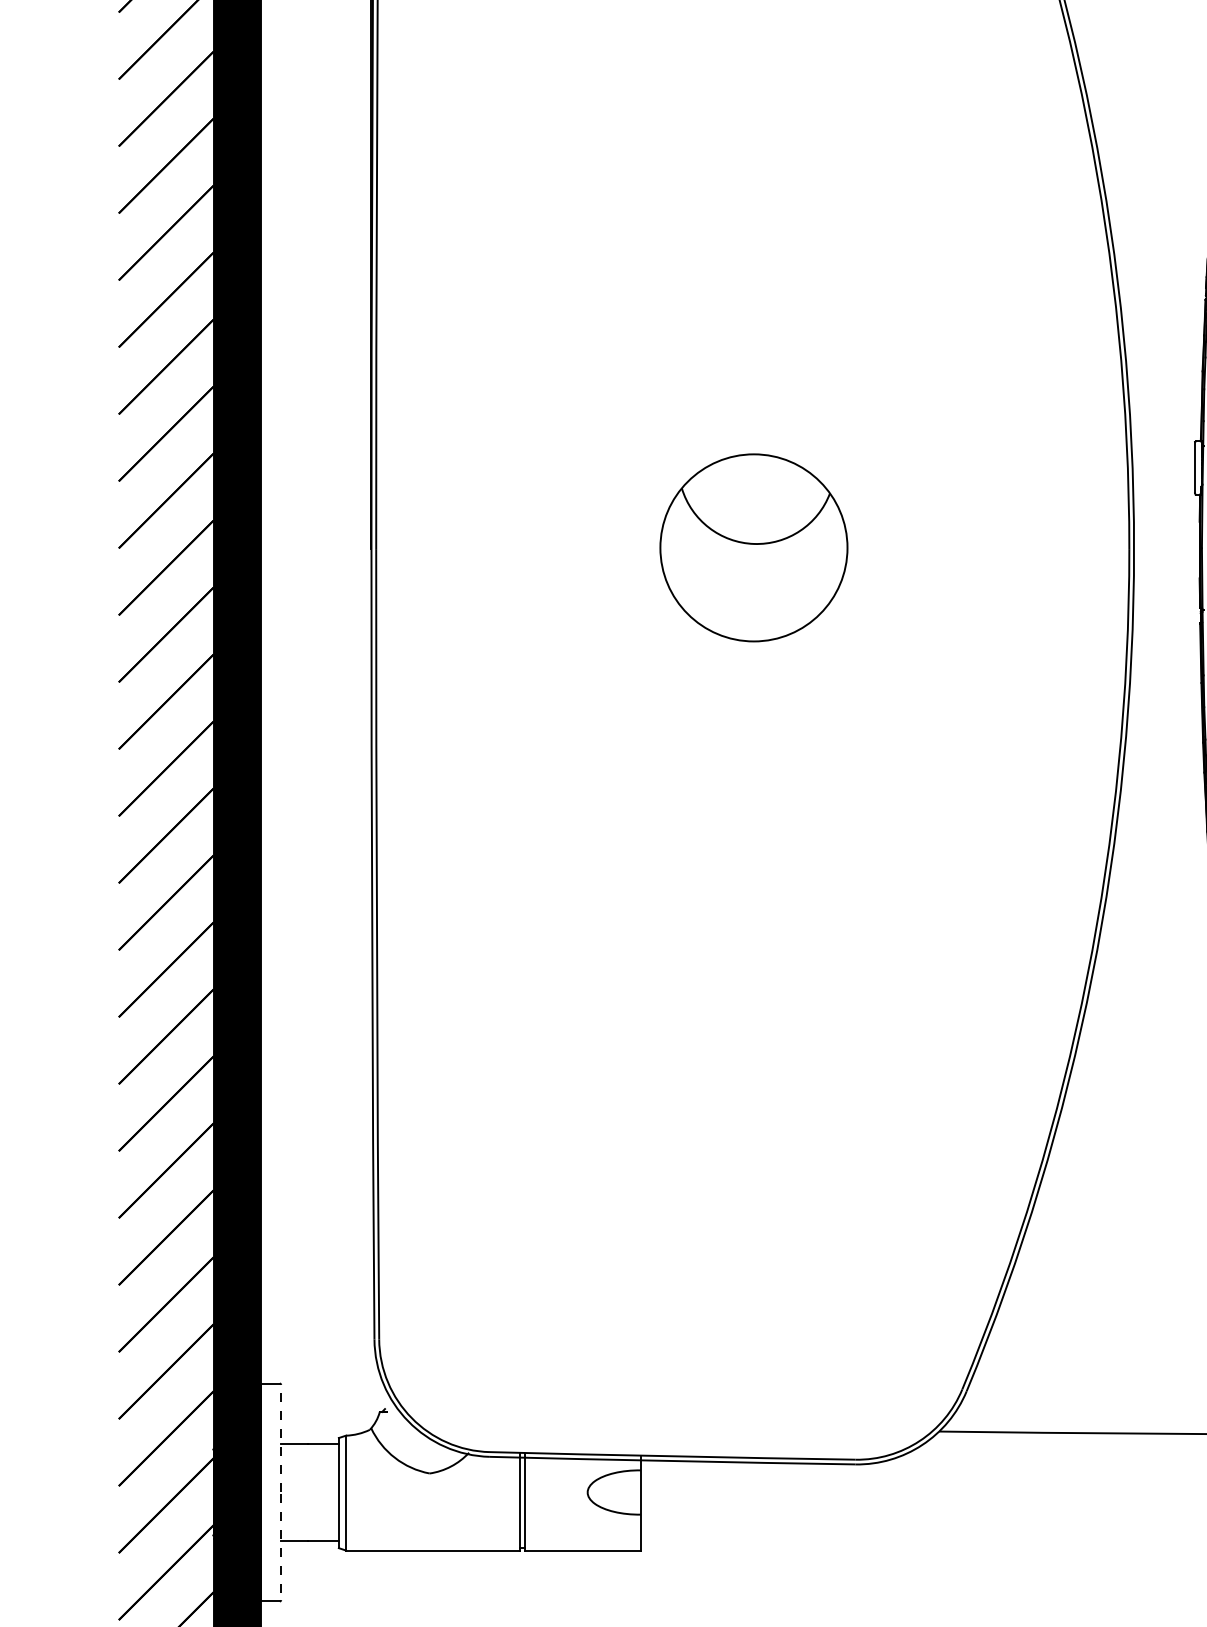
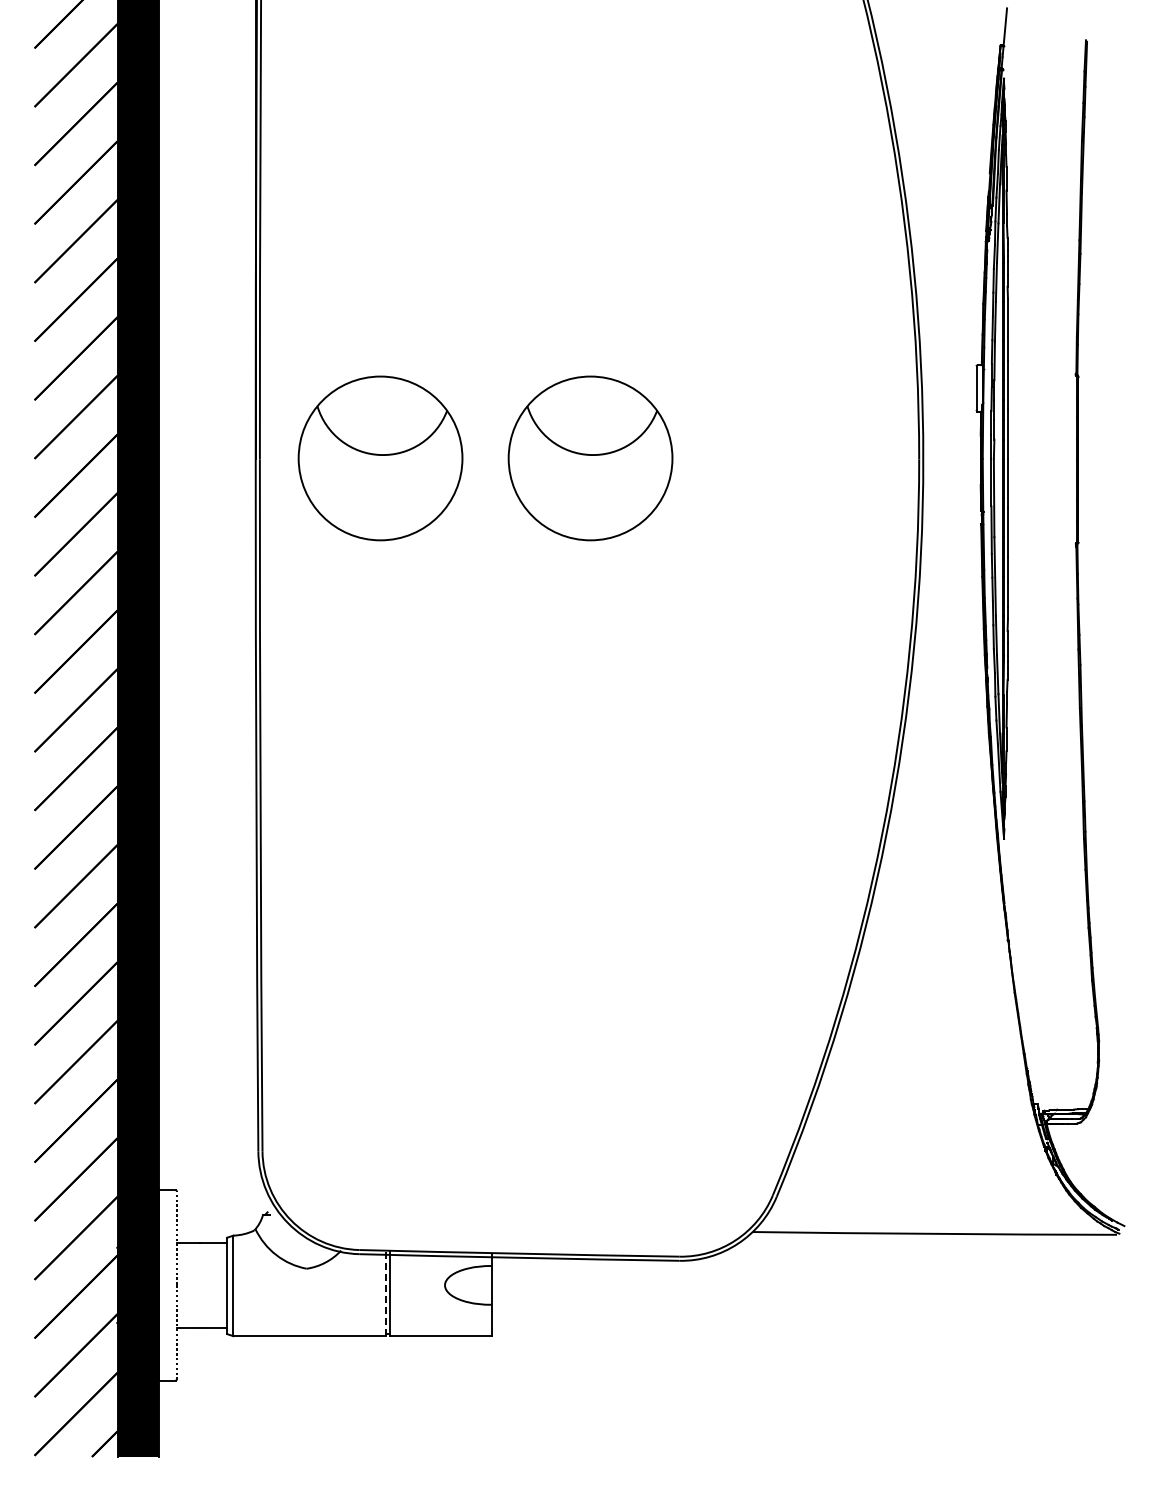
part: (513, 547) -> (380, 458), added
line: (519, 1502) -> (385, 1294), solid -> dashed

